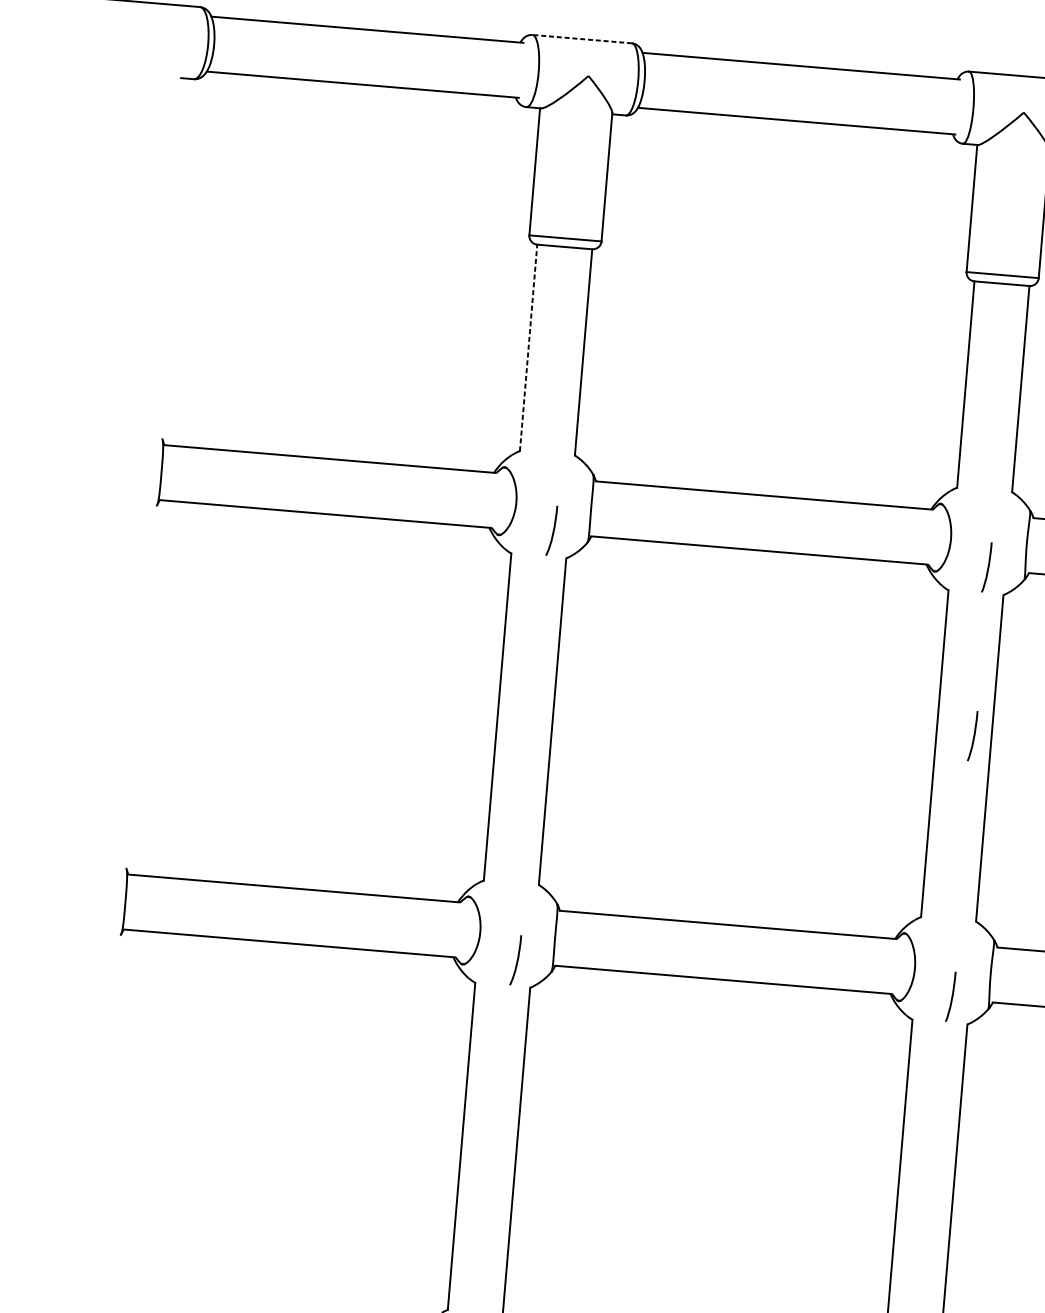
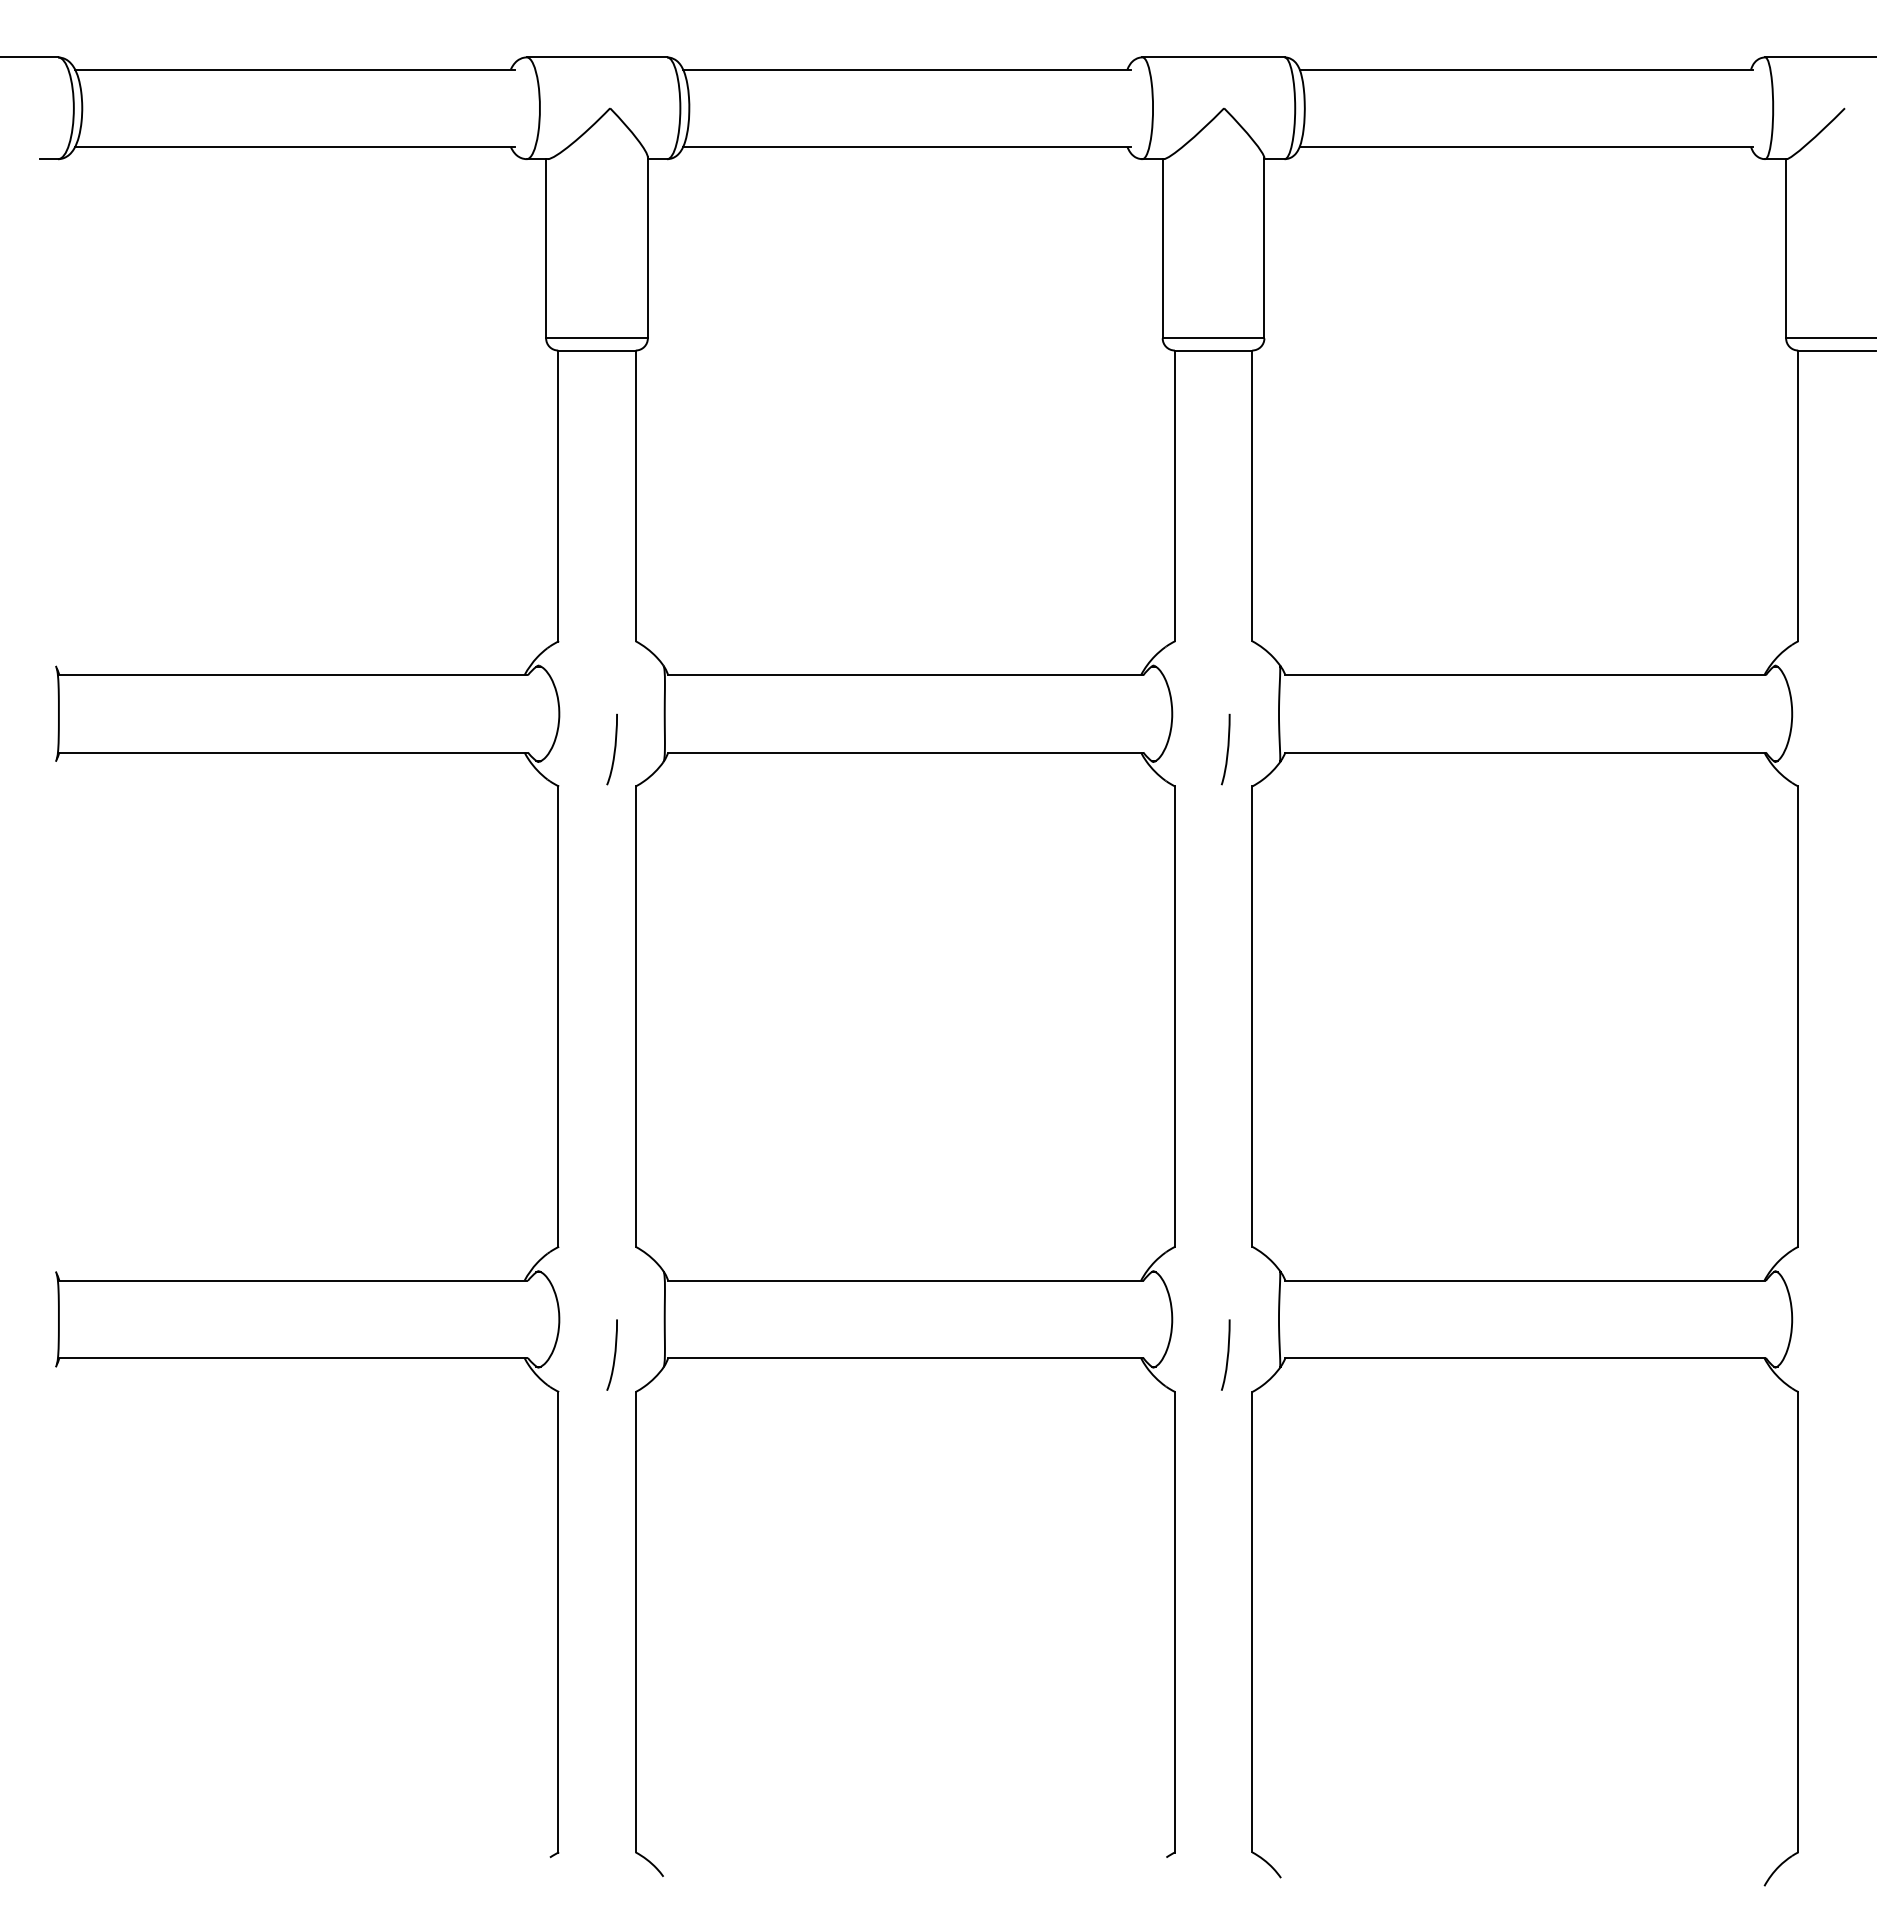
line: (581, 39) -> (596, 57), dashed -> solid
line: (528, 348) -> (558, 496), dashed -> solid
curve: (973, 736) -> (1227, 987), removed

